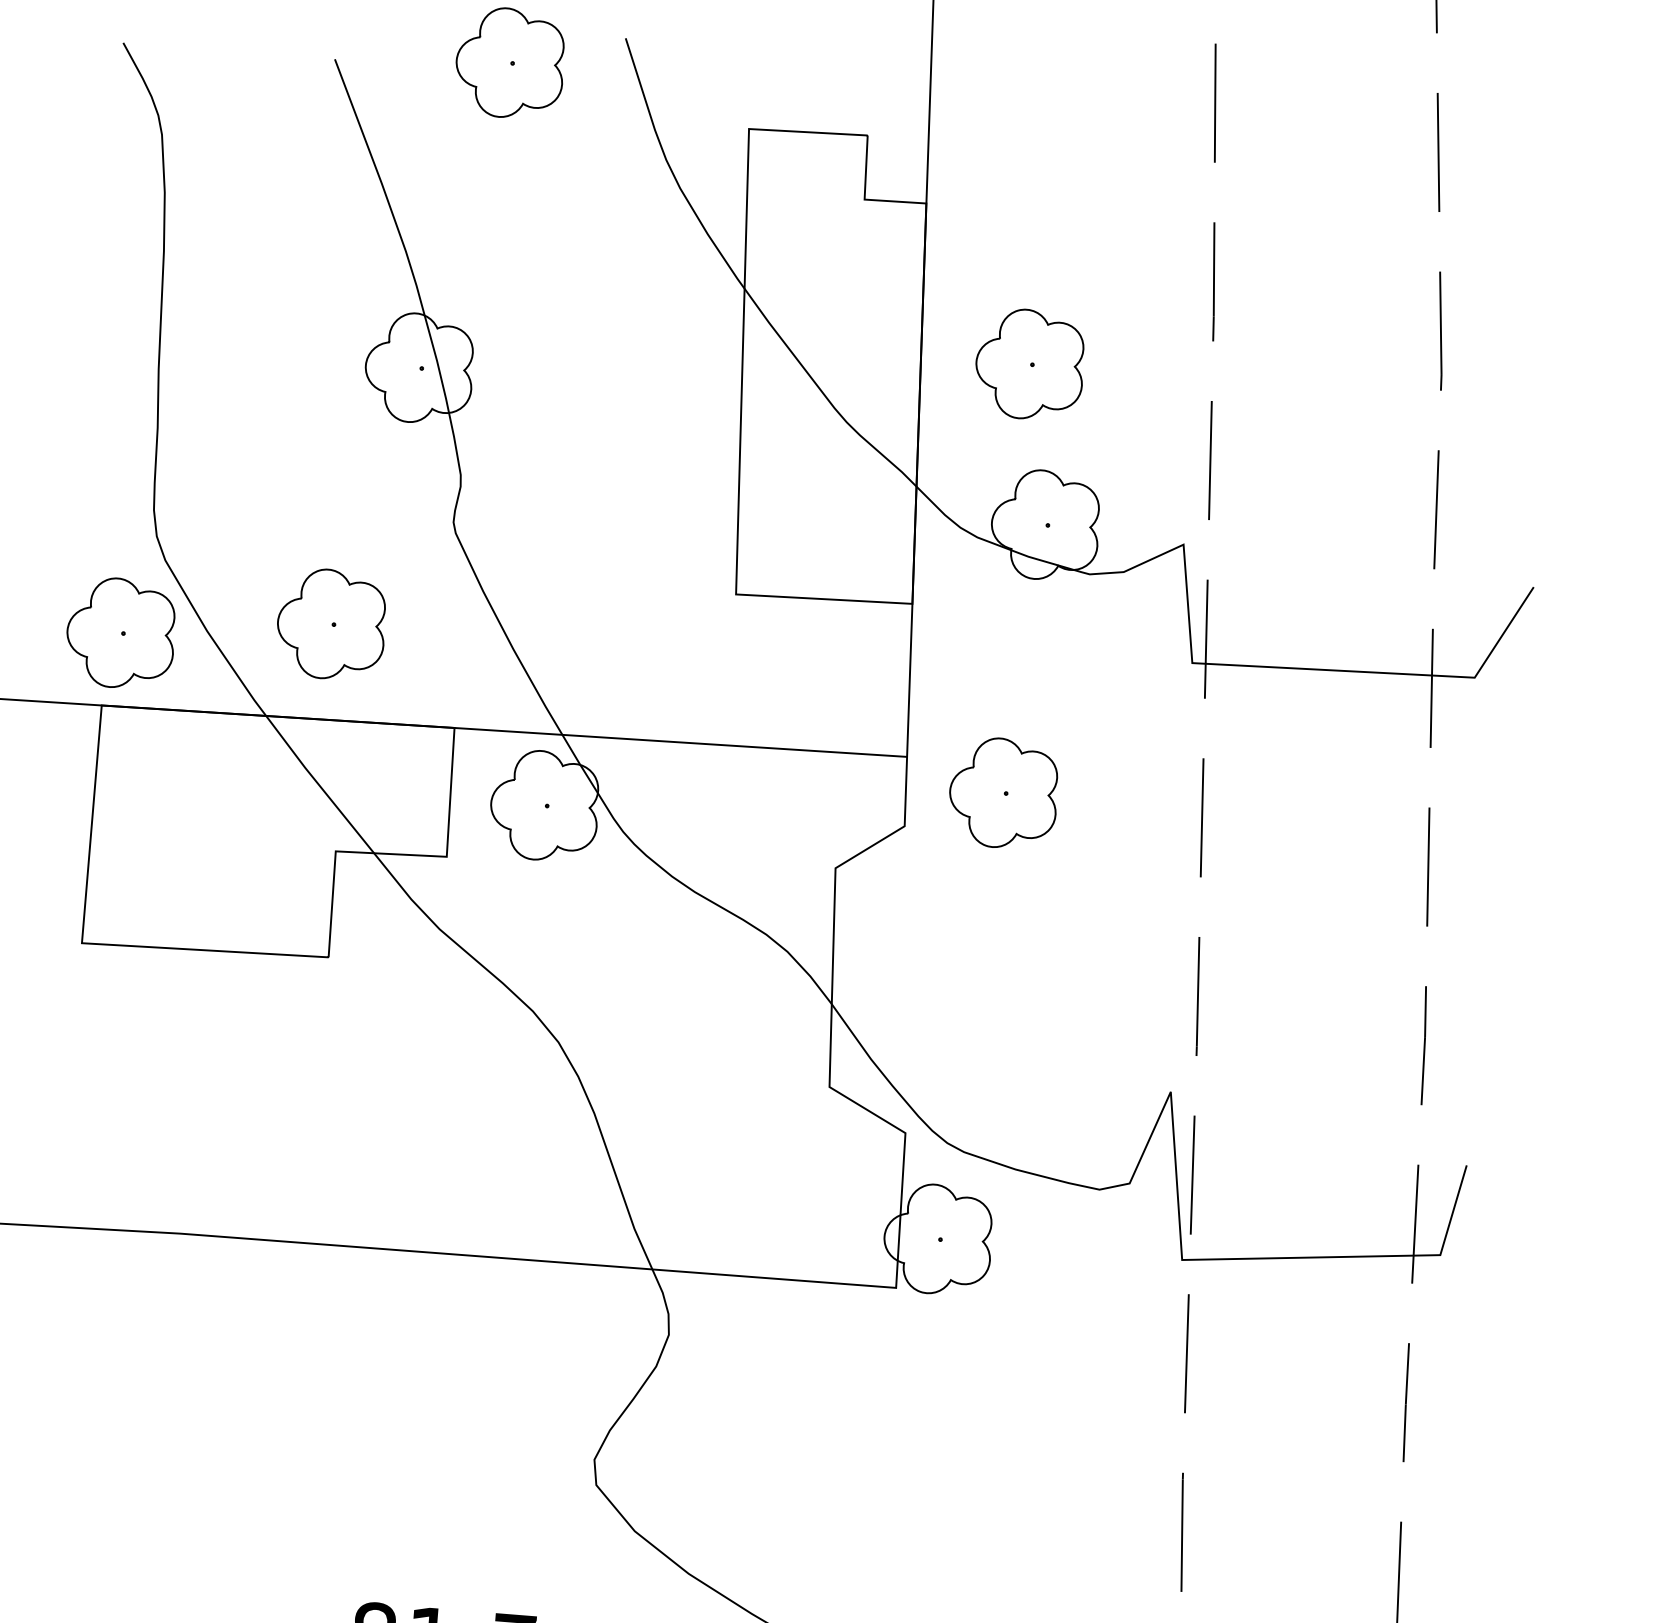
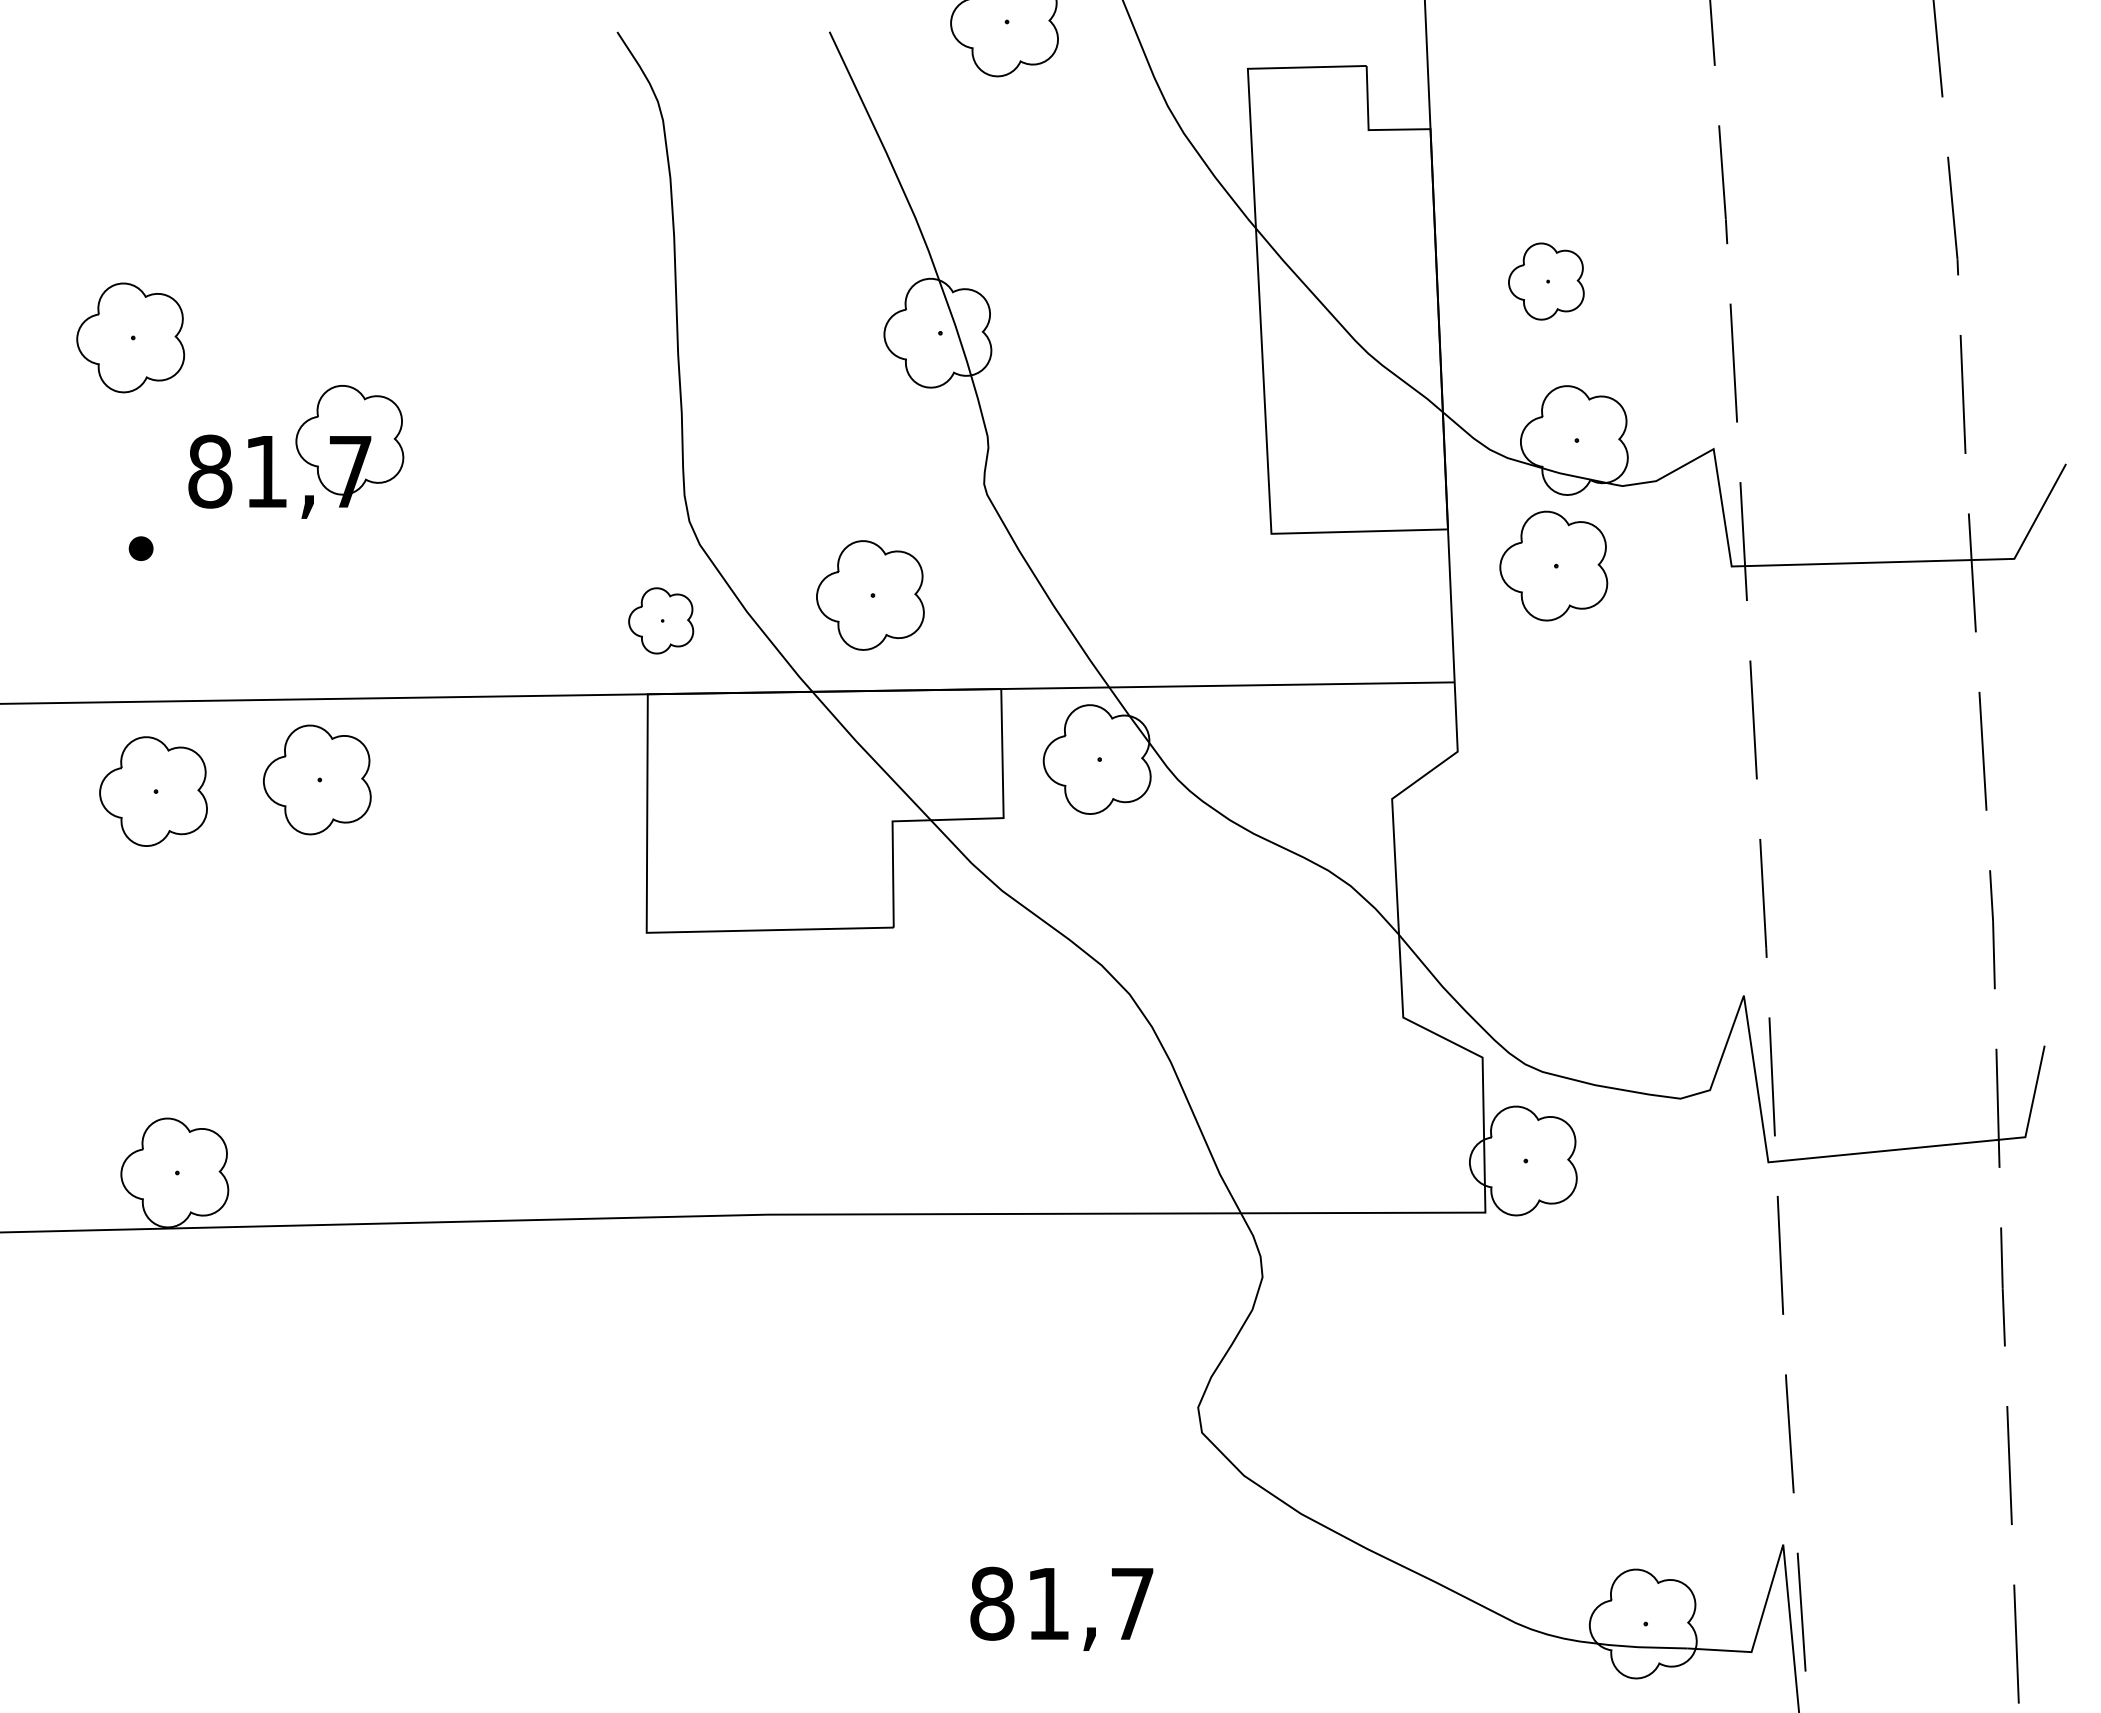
part: (1030, 364) -> (1546, 281), size x0.7
part: (120, 632) -> (660, 620), size x0.6
part: (1003, 792) -> (1553, 565), moved

